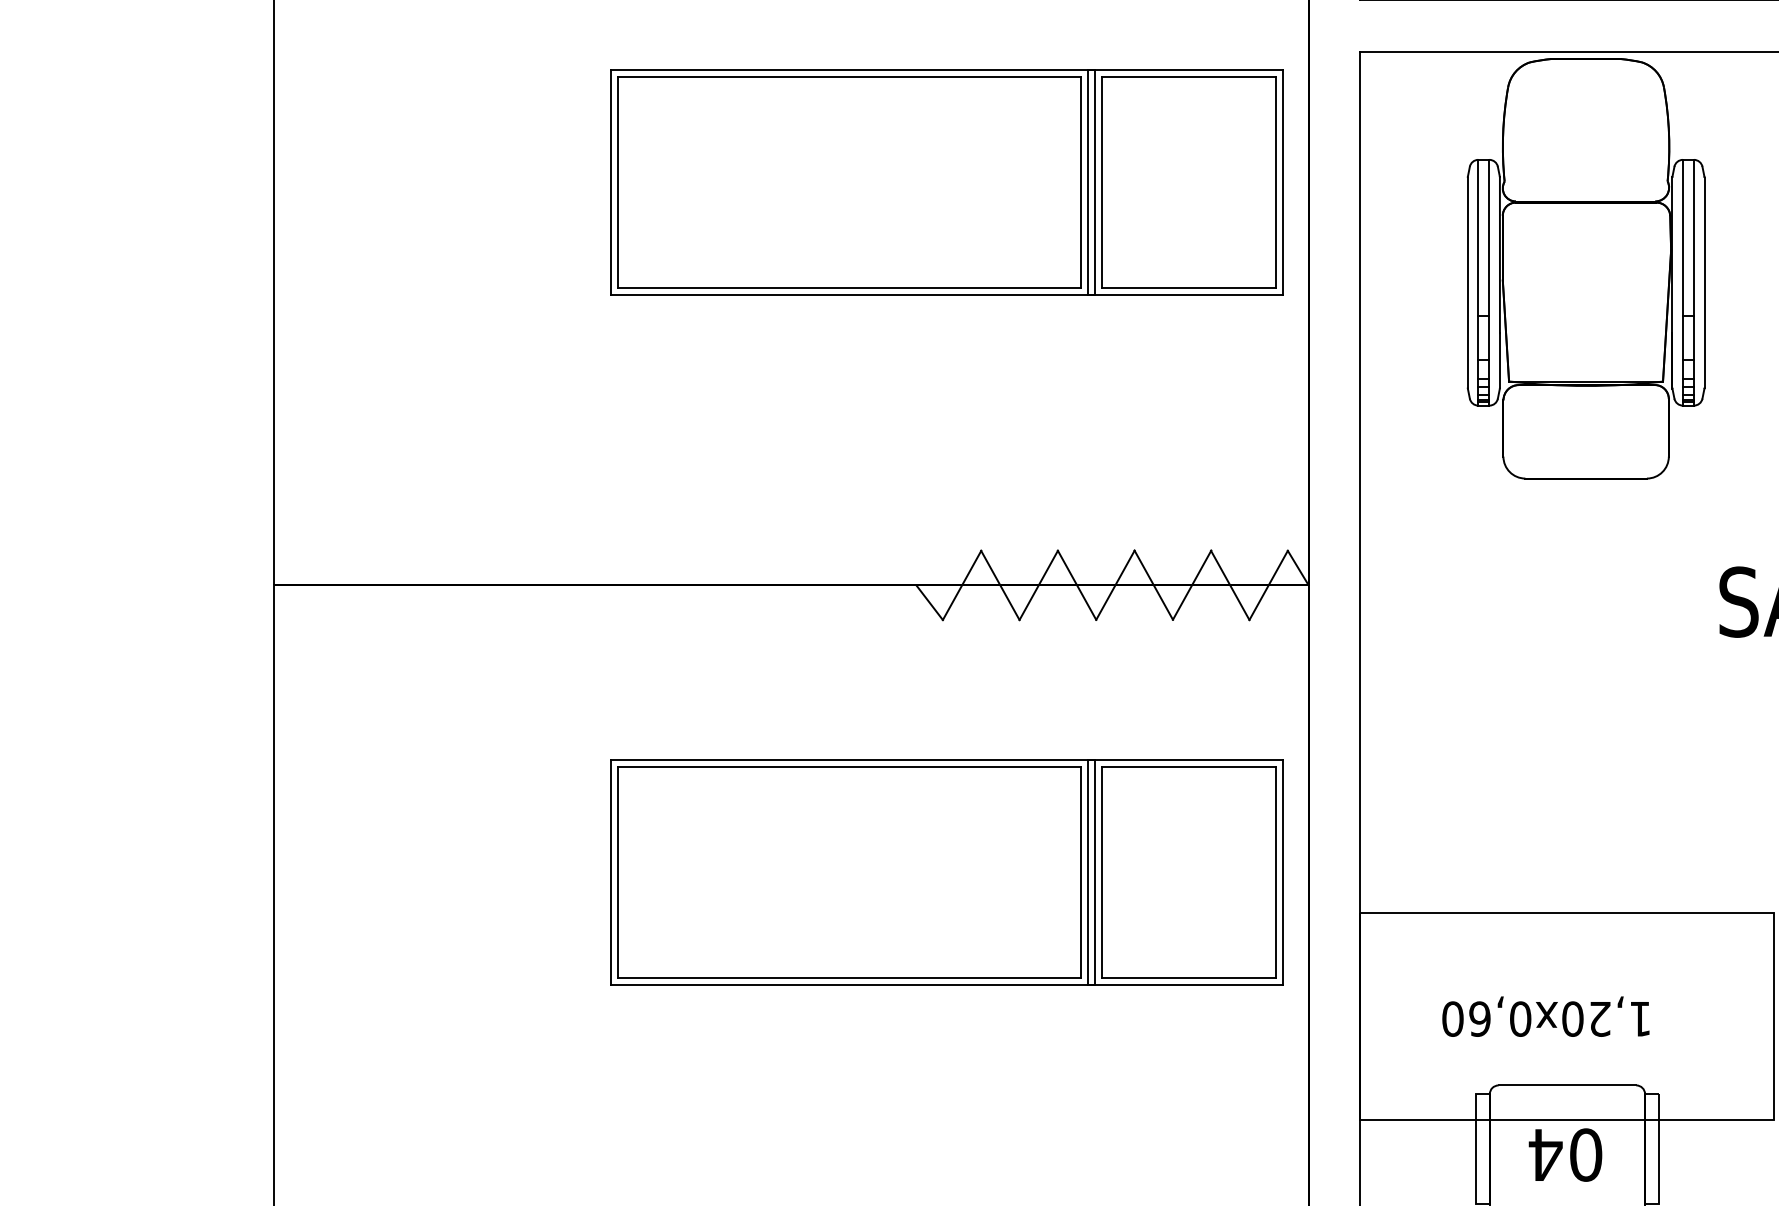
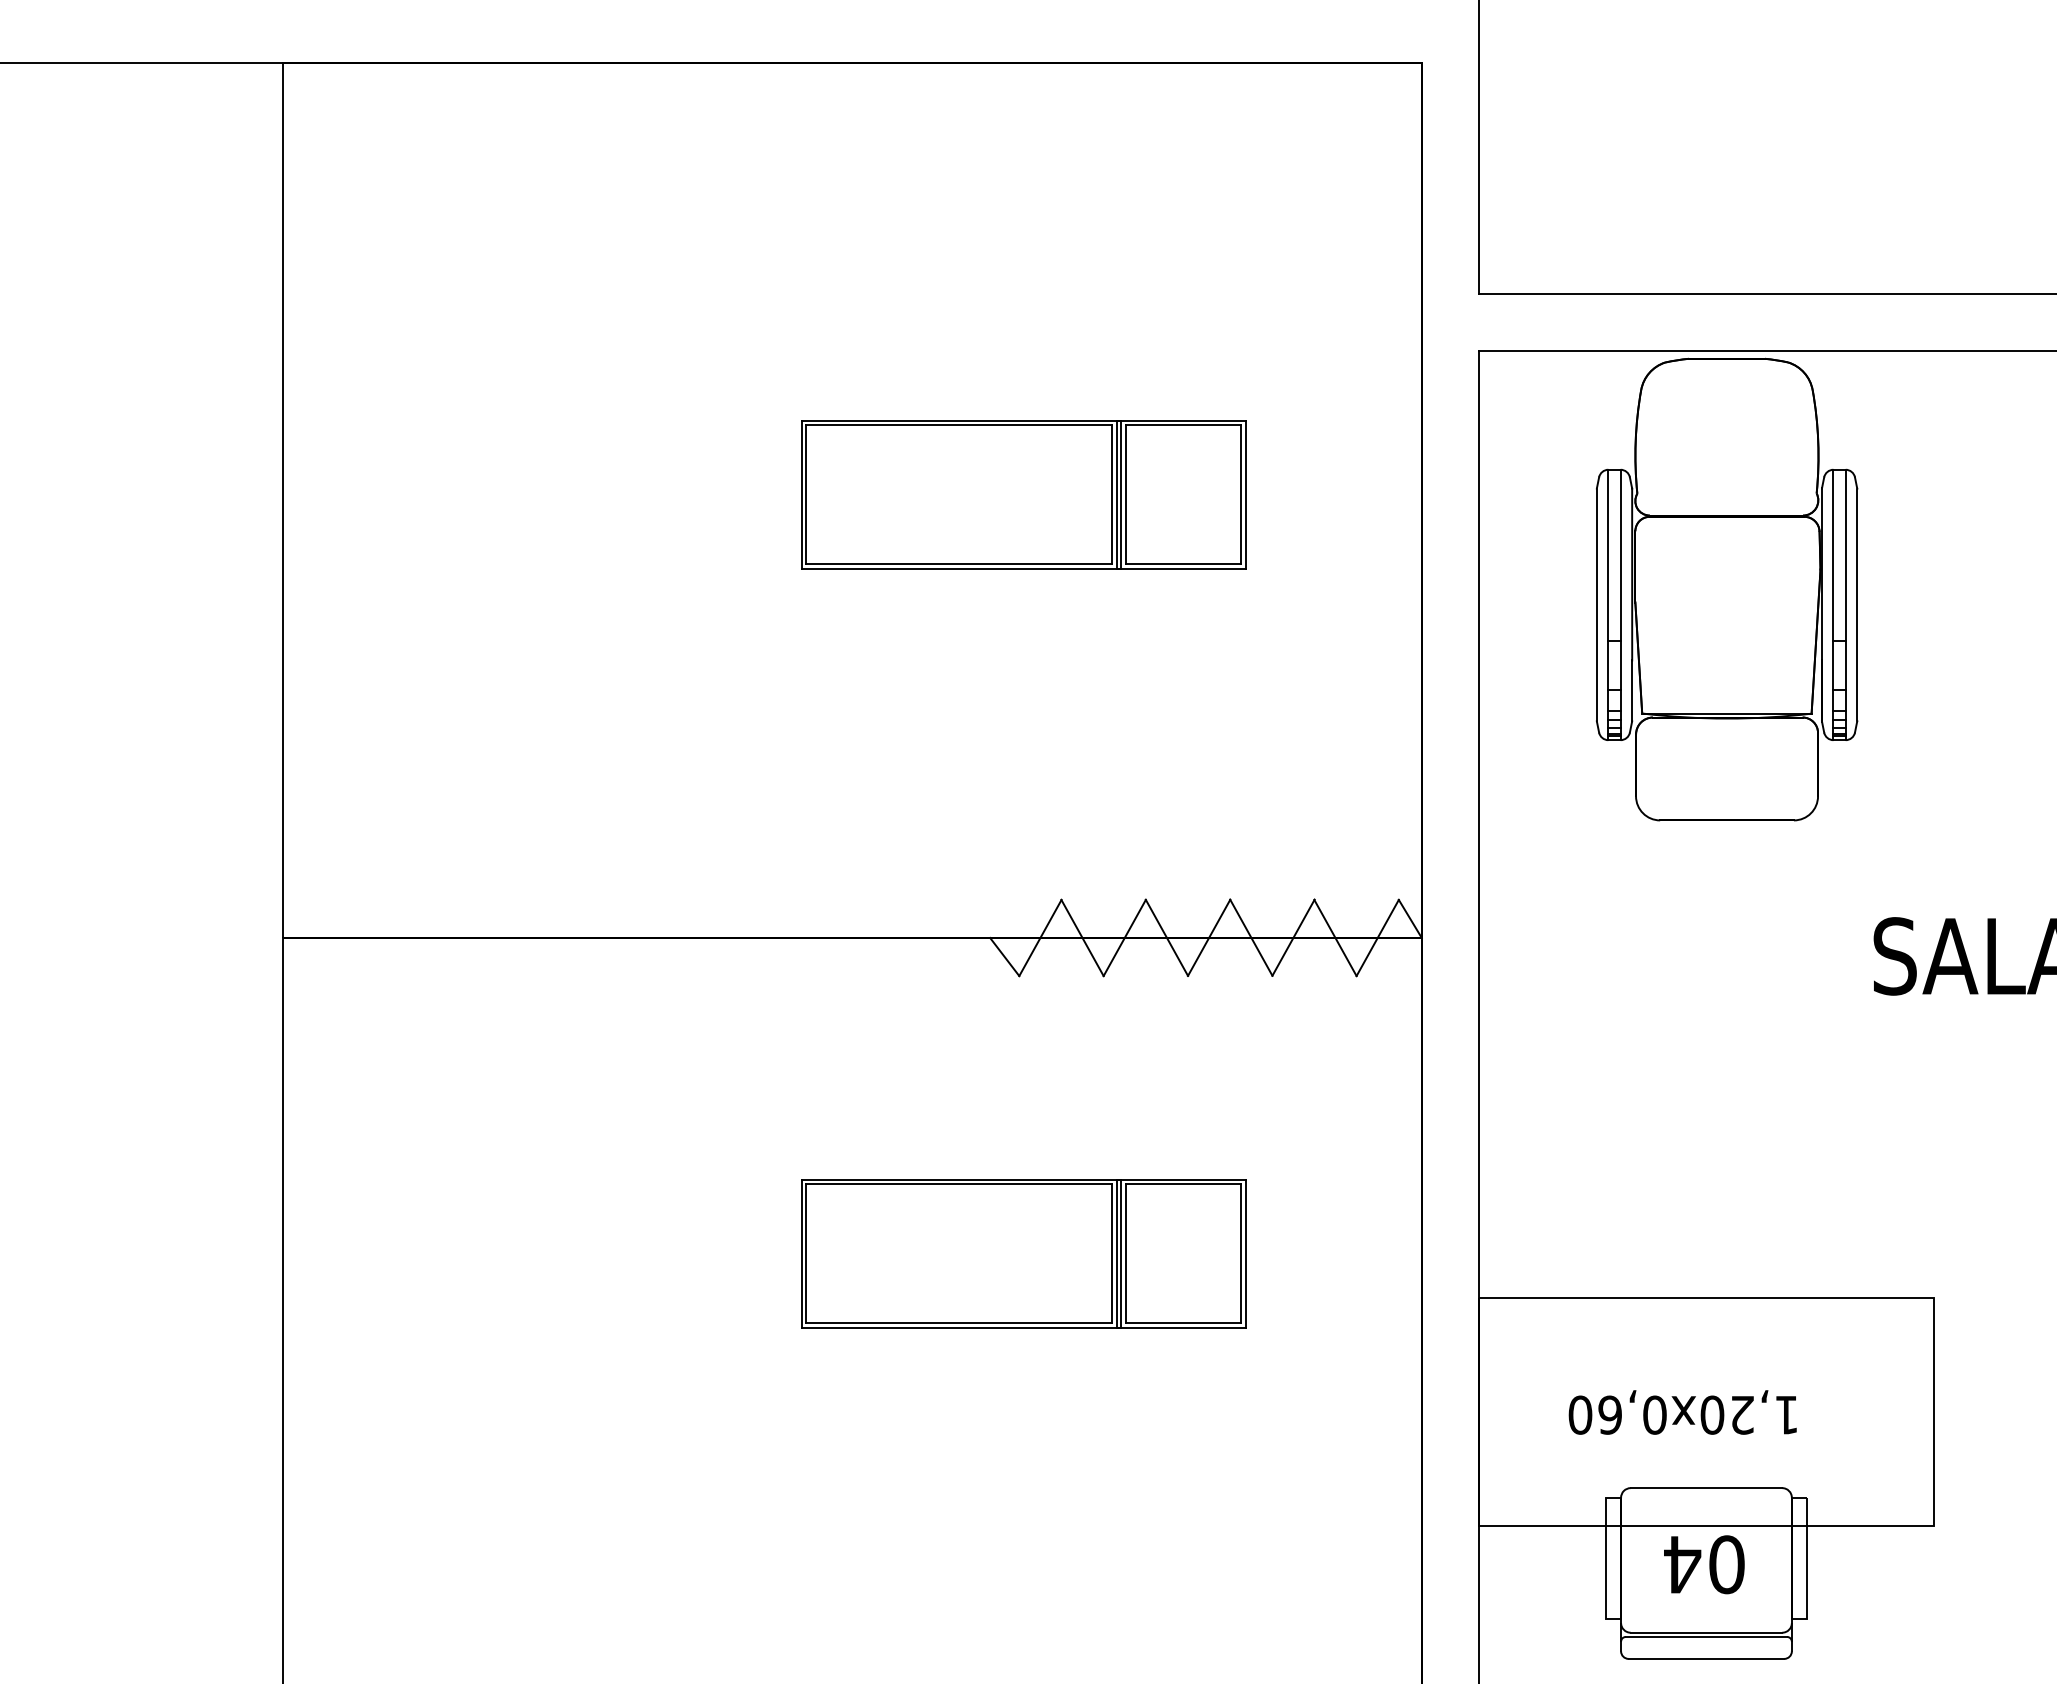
part: (946, 182) -> (1023, 494), size x0.6
part: (946, 872) -> (1023, 1253), size x0.6

